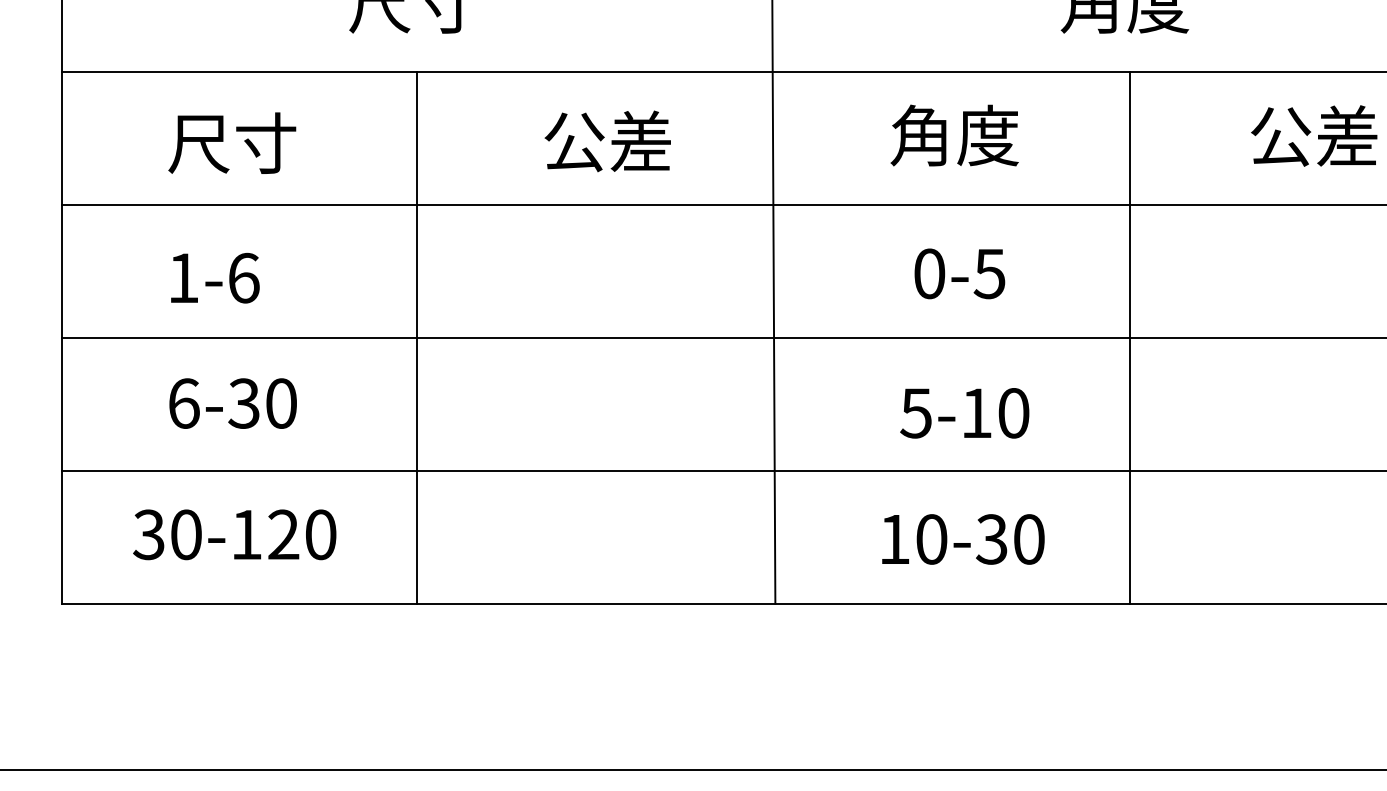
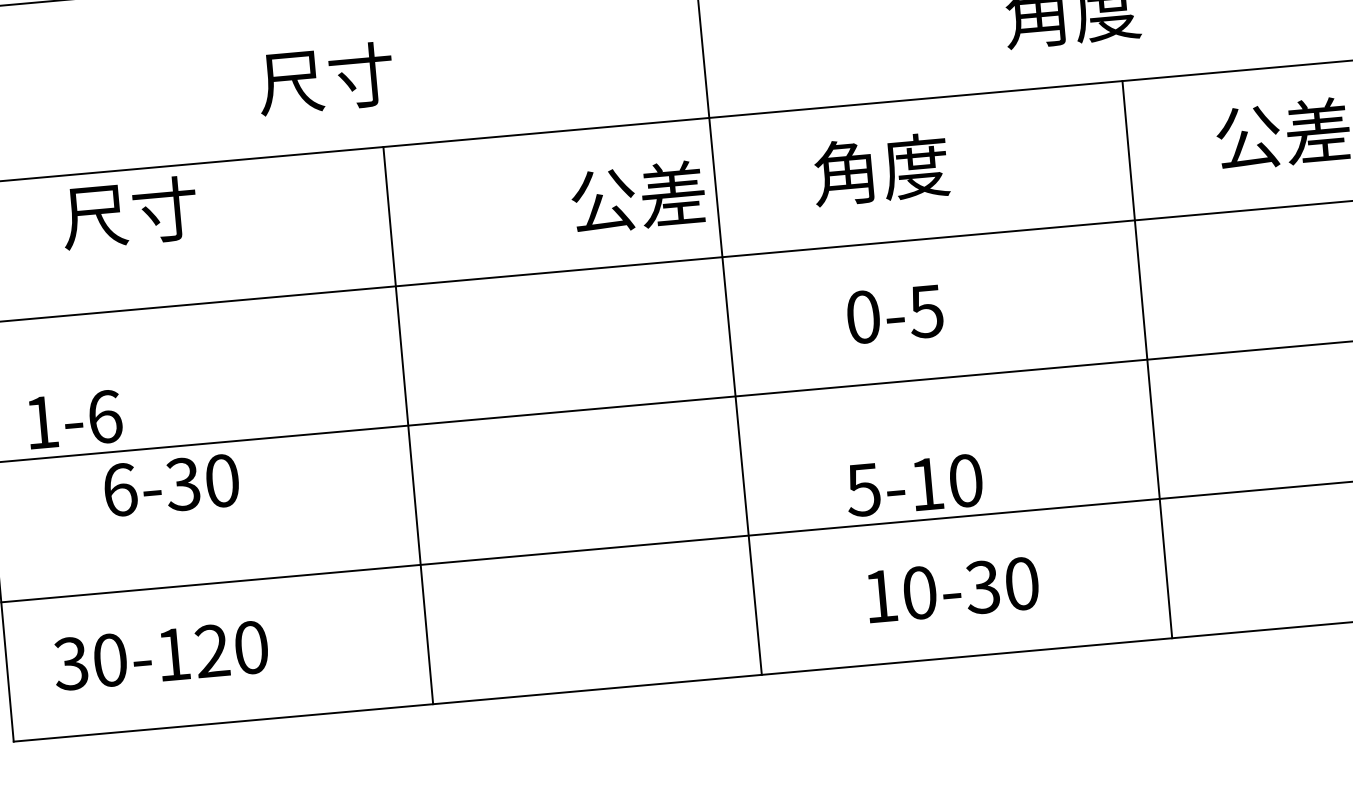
text: (954, 135) -> (880, 169), moved
text: (607, 141) -> (637, 197), moved
text: (232, 142) -> (129, 212), moved
text: (959, 273) -> (894, 314), moved
text: (215, 277) -> (75, 418), moved
line: (416, 337) -> (407, 425), moved
line: (1129, 337) -> (1147, 359), moved
text: (232, 403) -> (171, 485), moved
text: (964, 413) -> (914, 485), moved
text: (234, 534) -> (160, 655), moved

